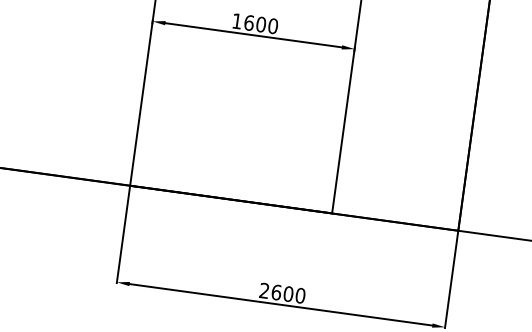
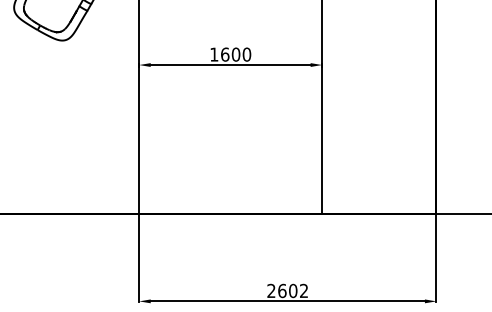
text: (299, 296) -> (303, 291), 2600 -> 2602

